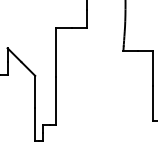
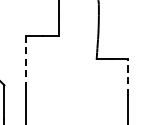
line: (56, 52) -> (26, 60), solid -> dashed
line: (153, 68) -> (128, 77), solid -> dashed

